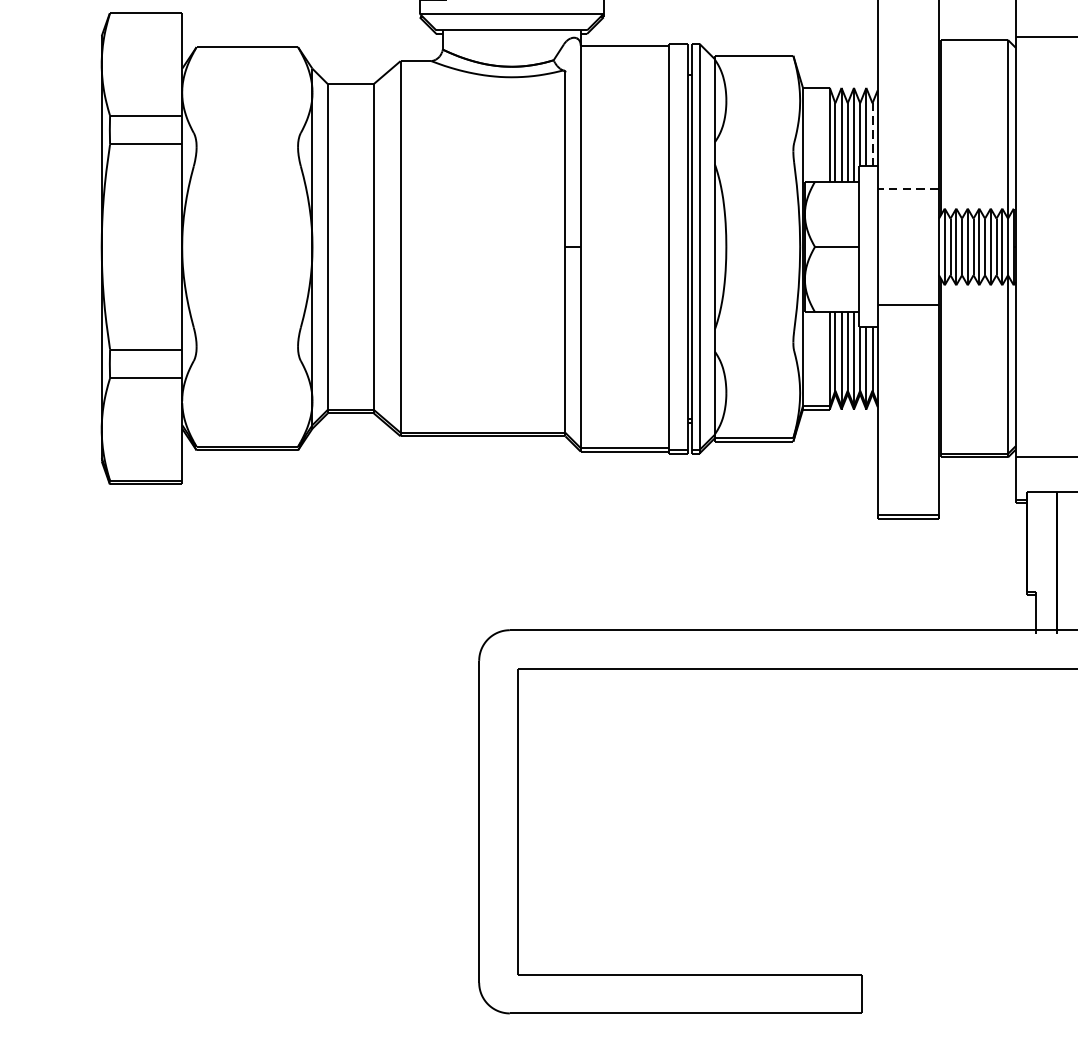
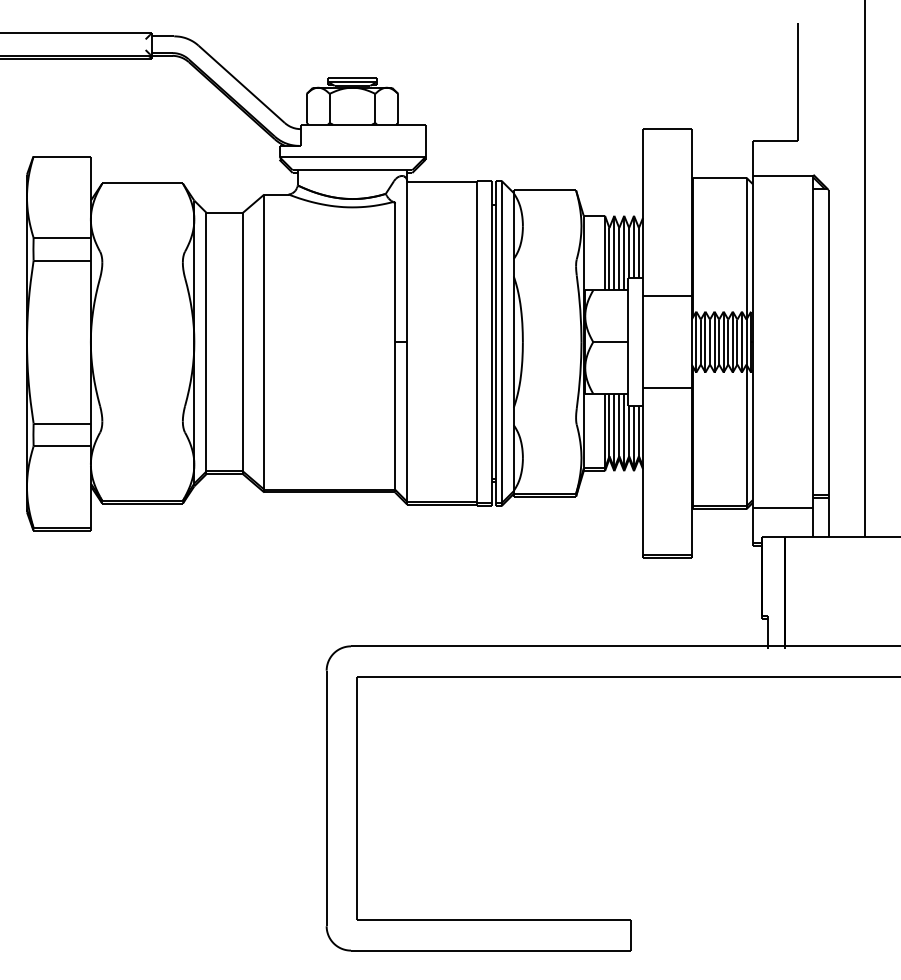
line: (871, 134) -> (638, 252), dashed -> solid
line: (907, 188) -> (666, 295), dashed -> solid

